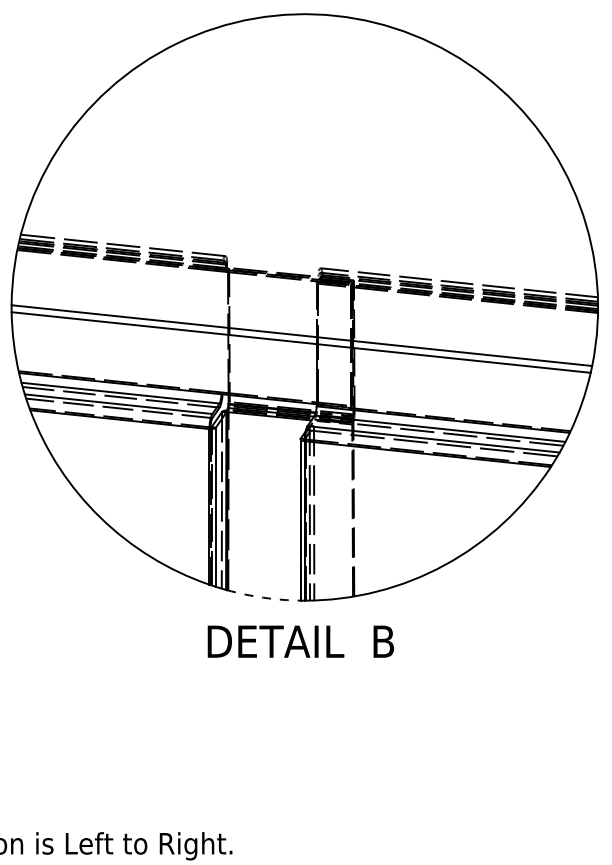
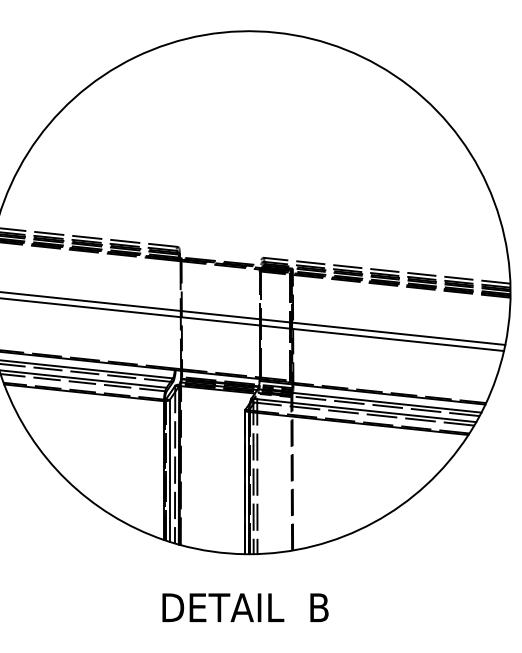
arc: (263, 597) -> (212, 551), dashed -> solid
text: (300, 641) -> (245, 607), moved

